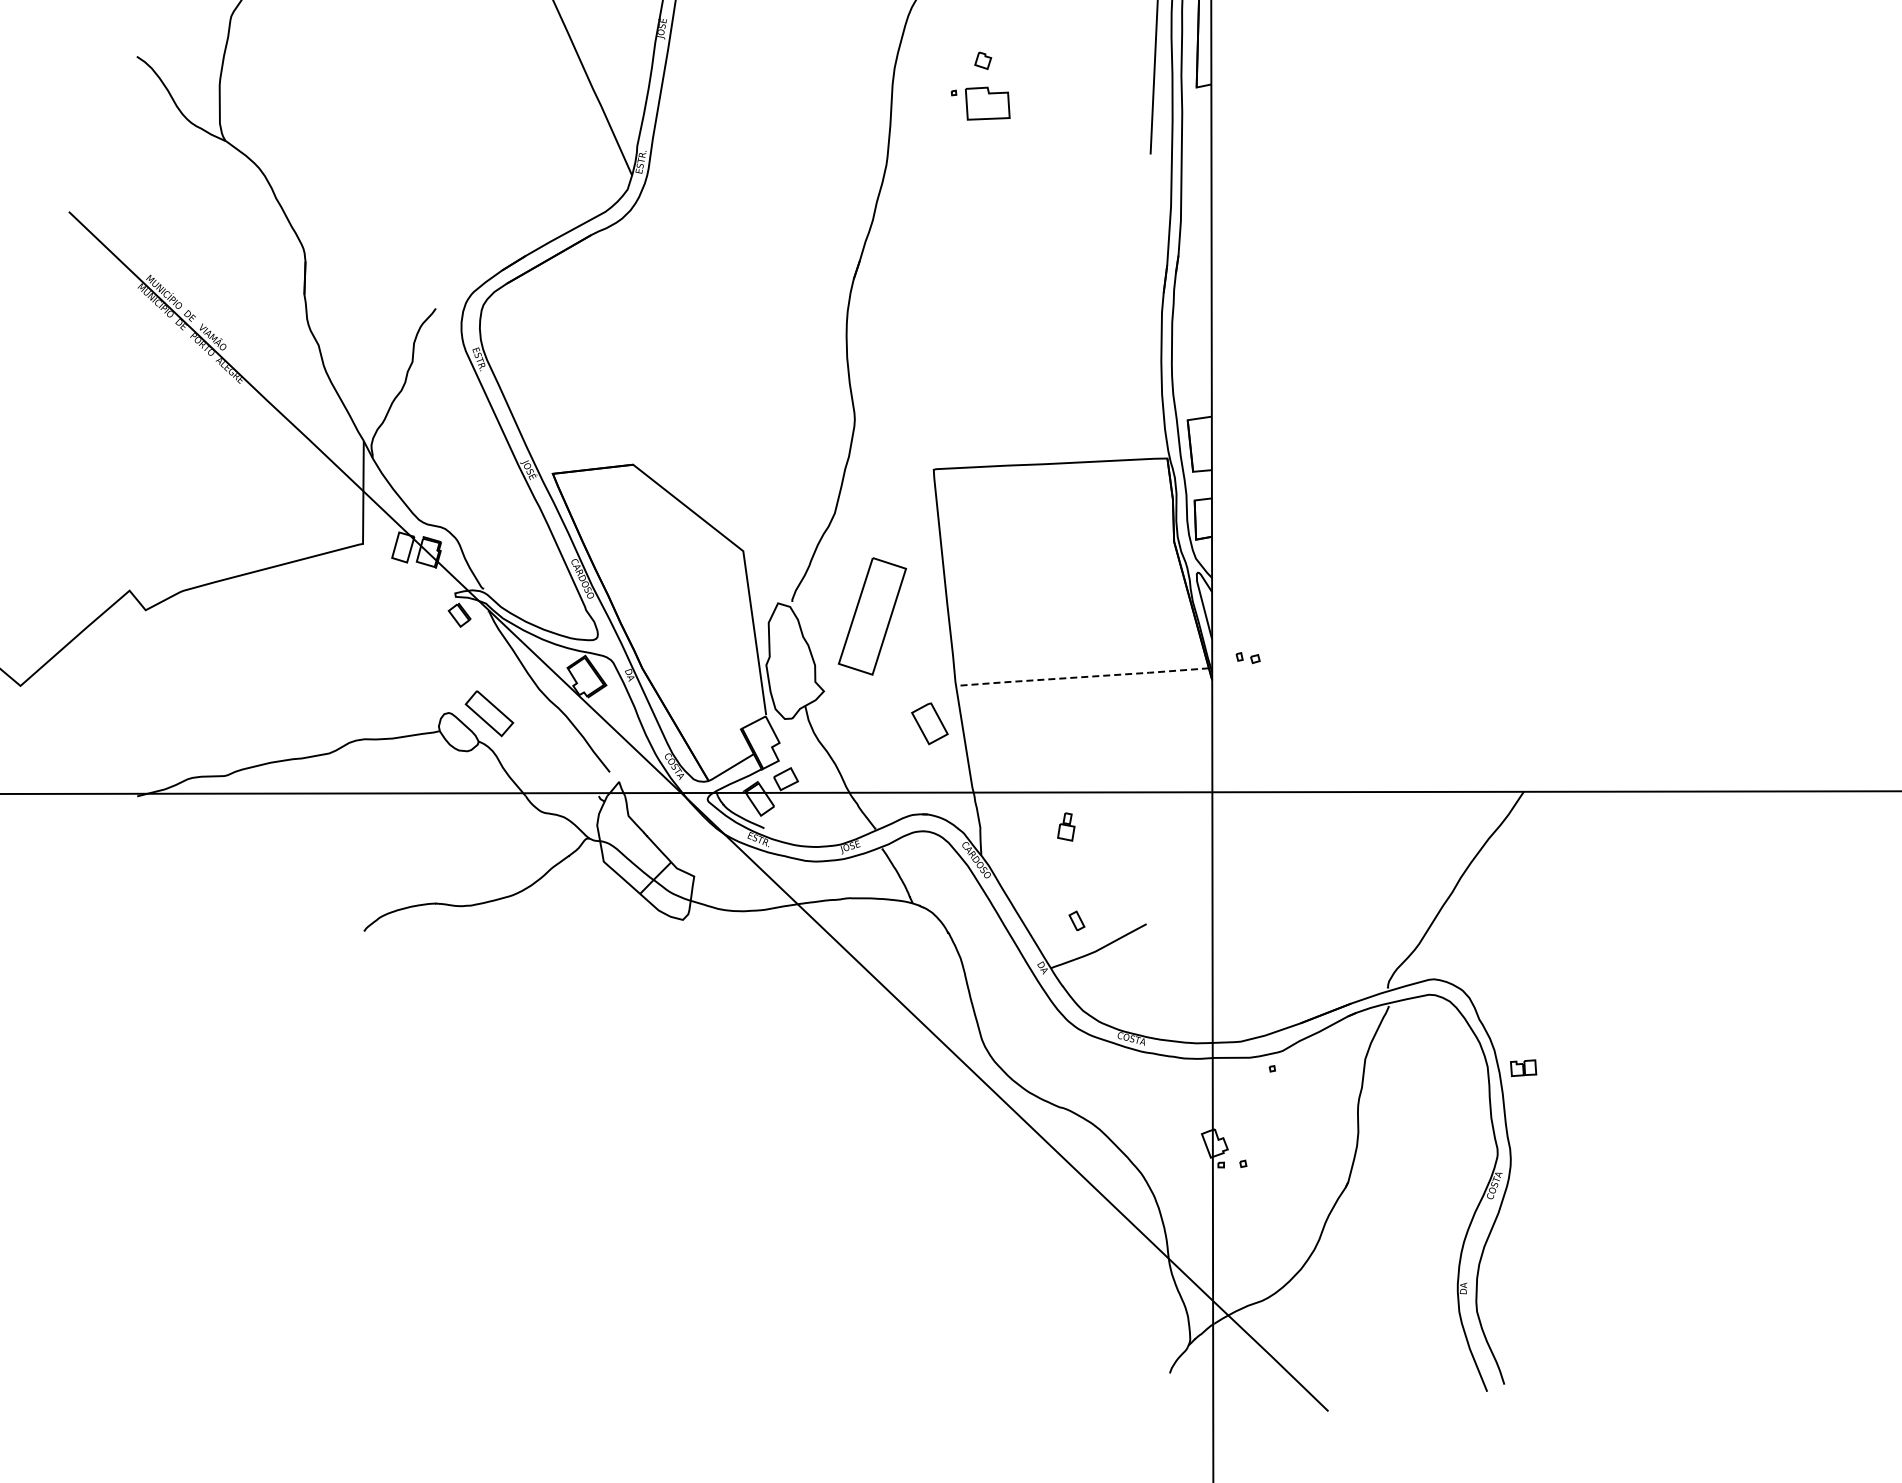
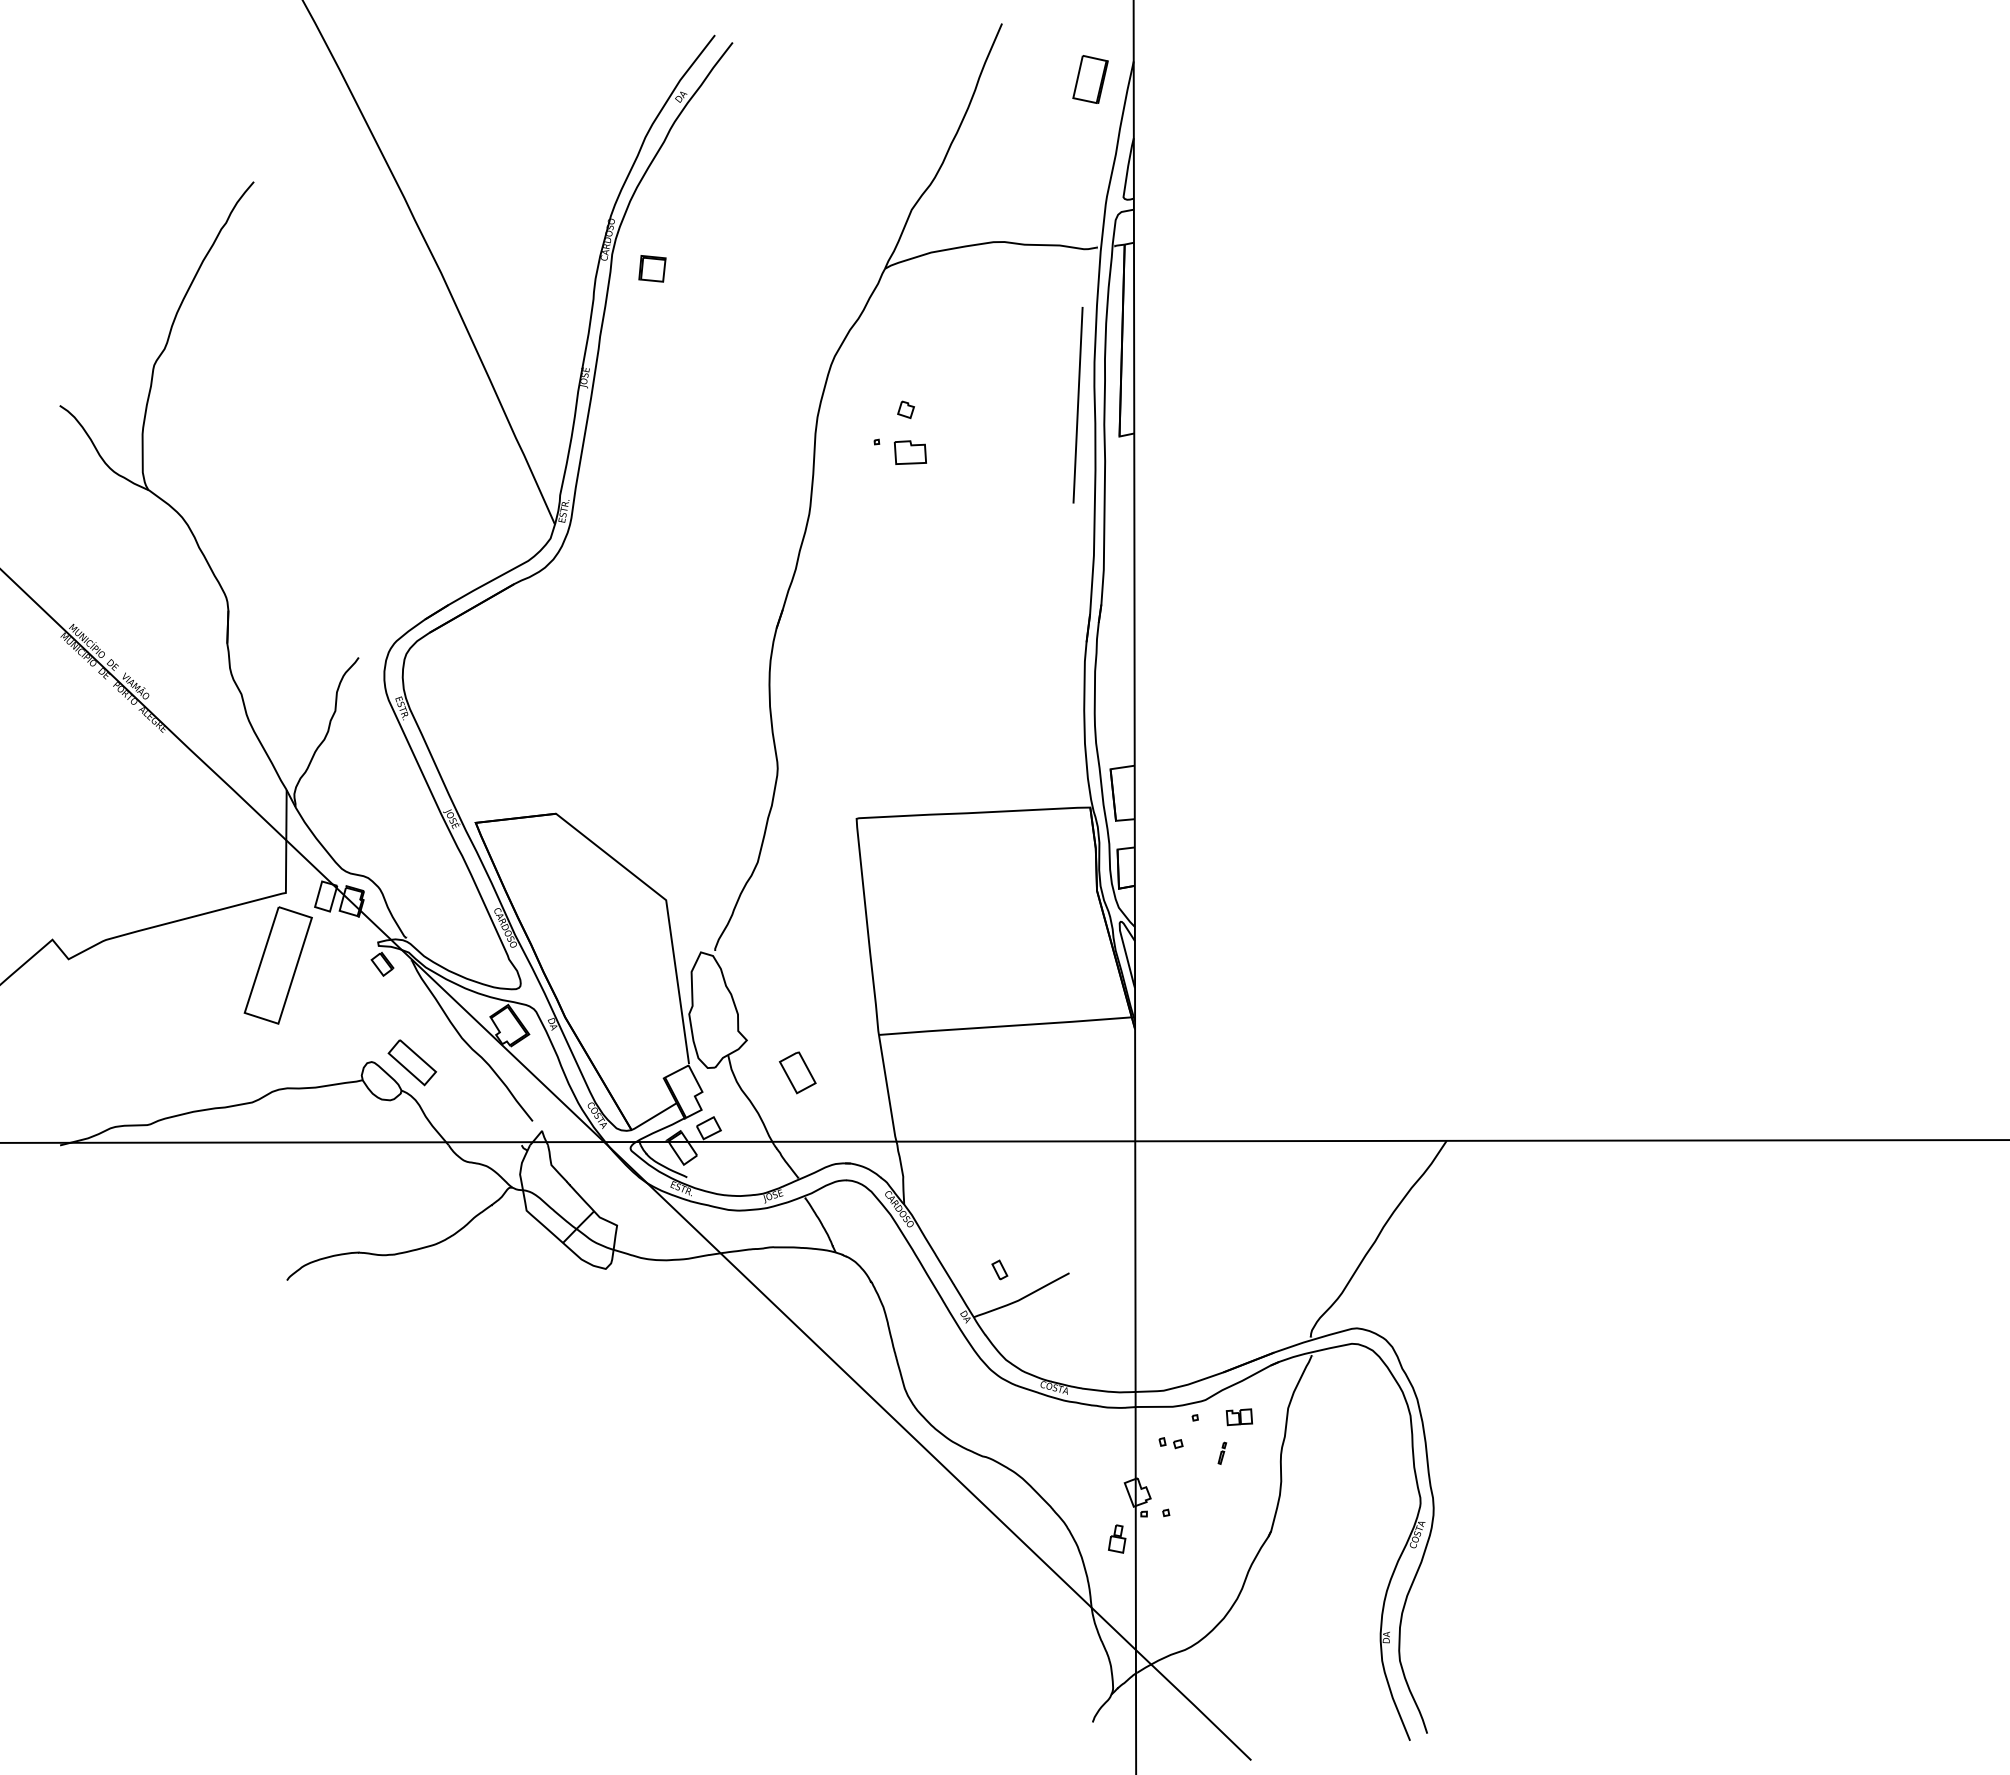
part: (986, 103) -> (909, 452), size x0.71
part: (871, 616) -> (277, 965), moved
part: (1247, 658) -> (1170, 1443), moved
line: (1082, 677) -> (1005, 1026), dashed -> solid
part: (929, 723) -> (797, 1072), moved
part: (1066, 826) -> (1117, 1538), moved
part: (1523, 1068) -> (1239, 1417), moved
part: (1299, 1103) -> (1222, 1452), added

